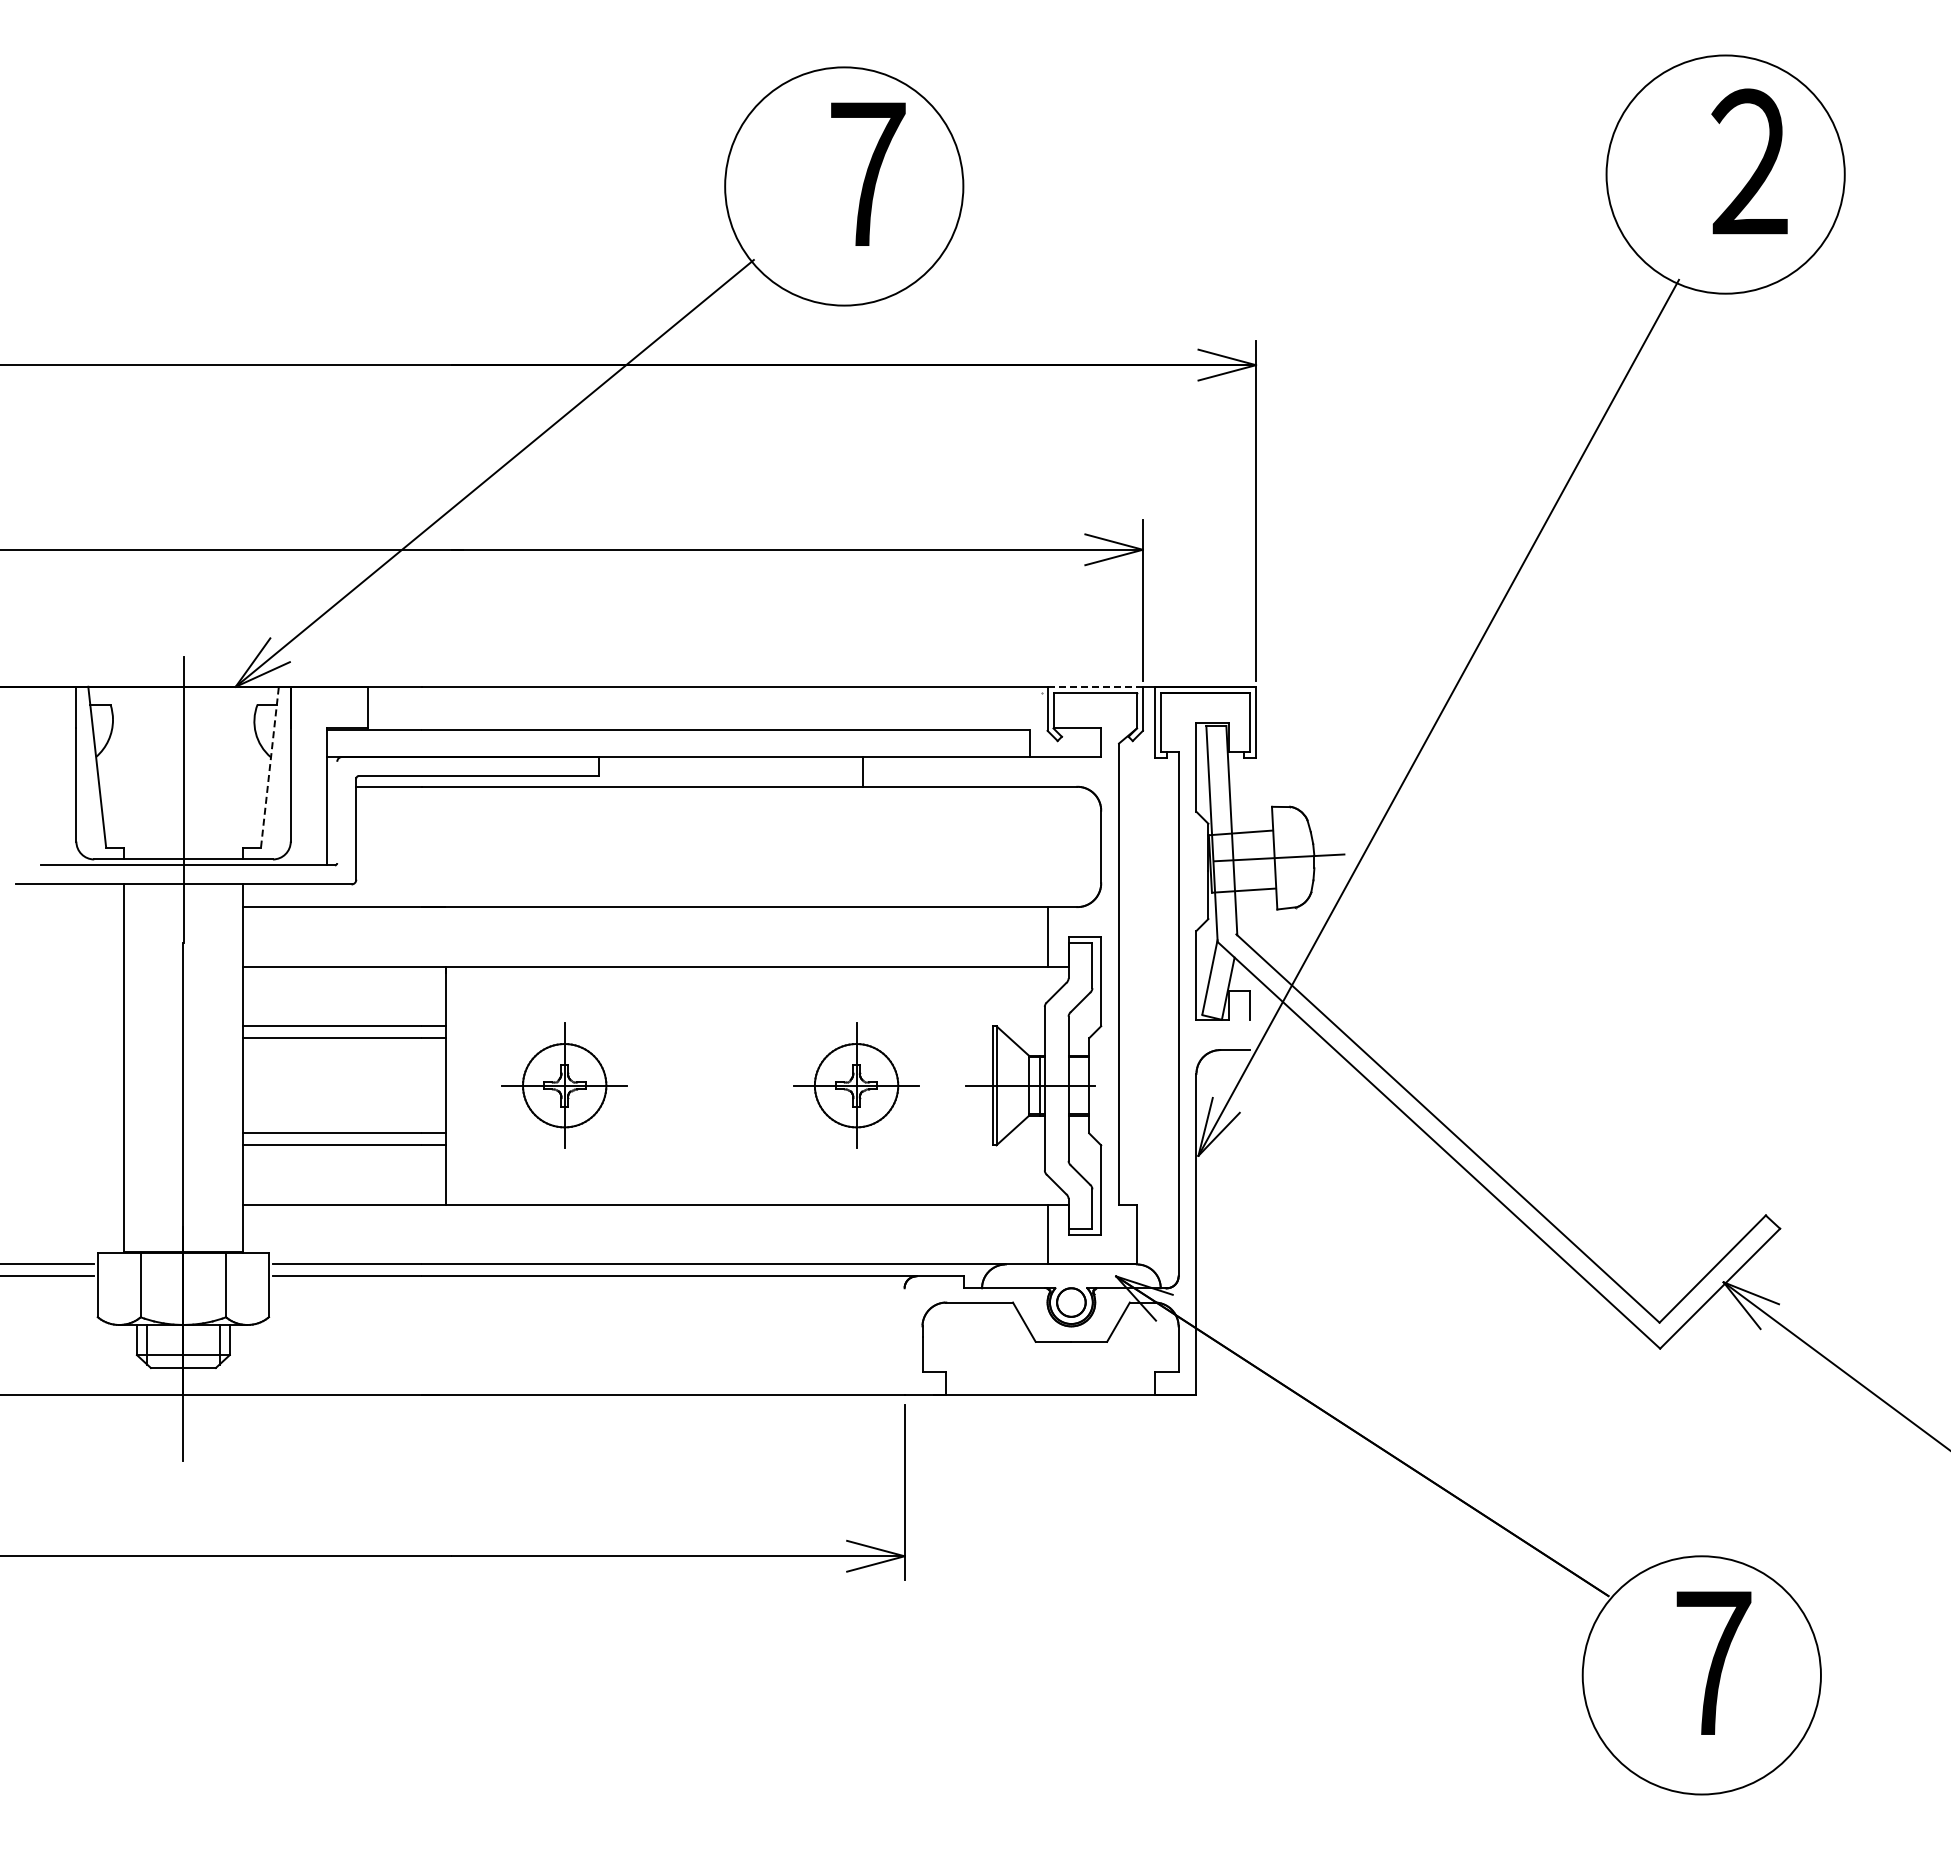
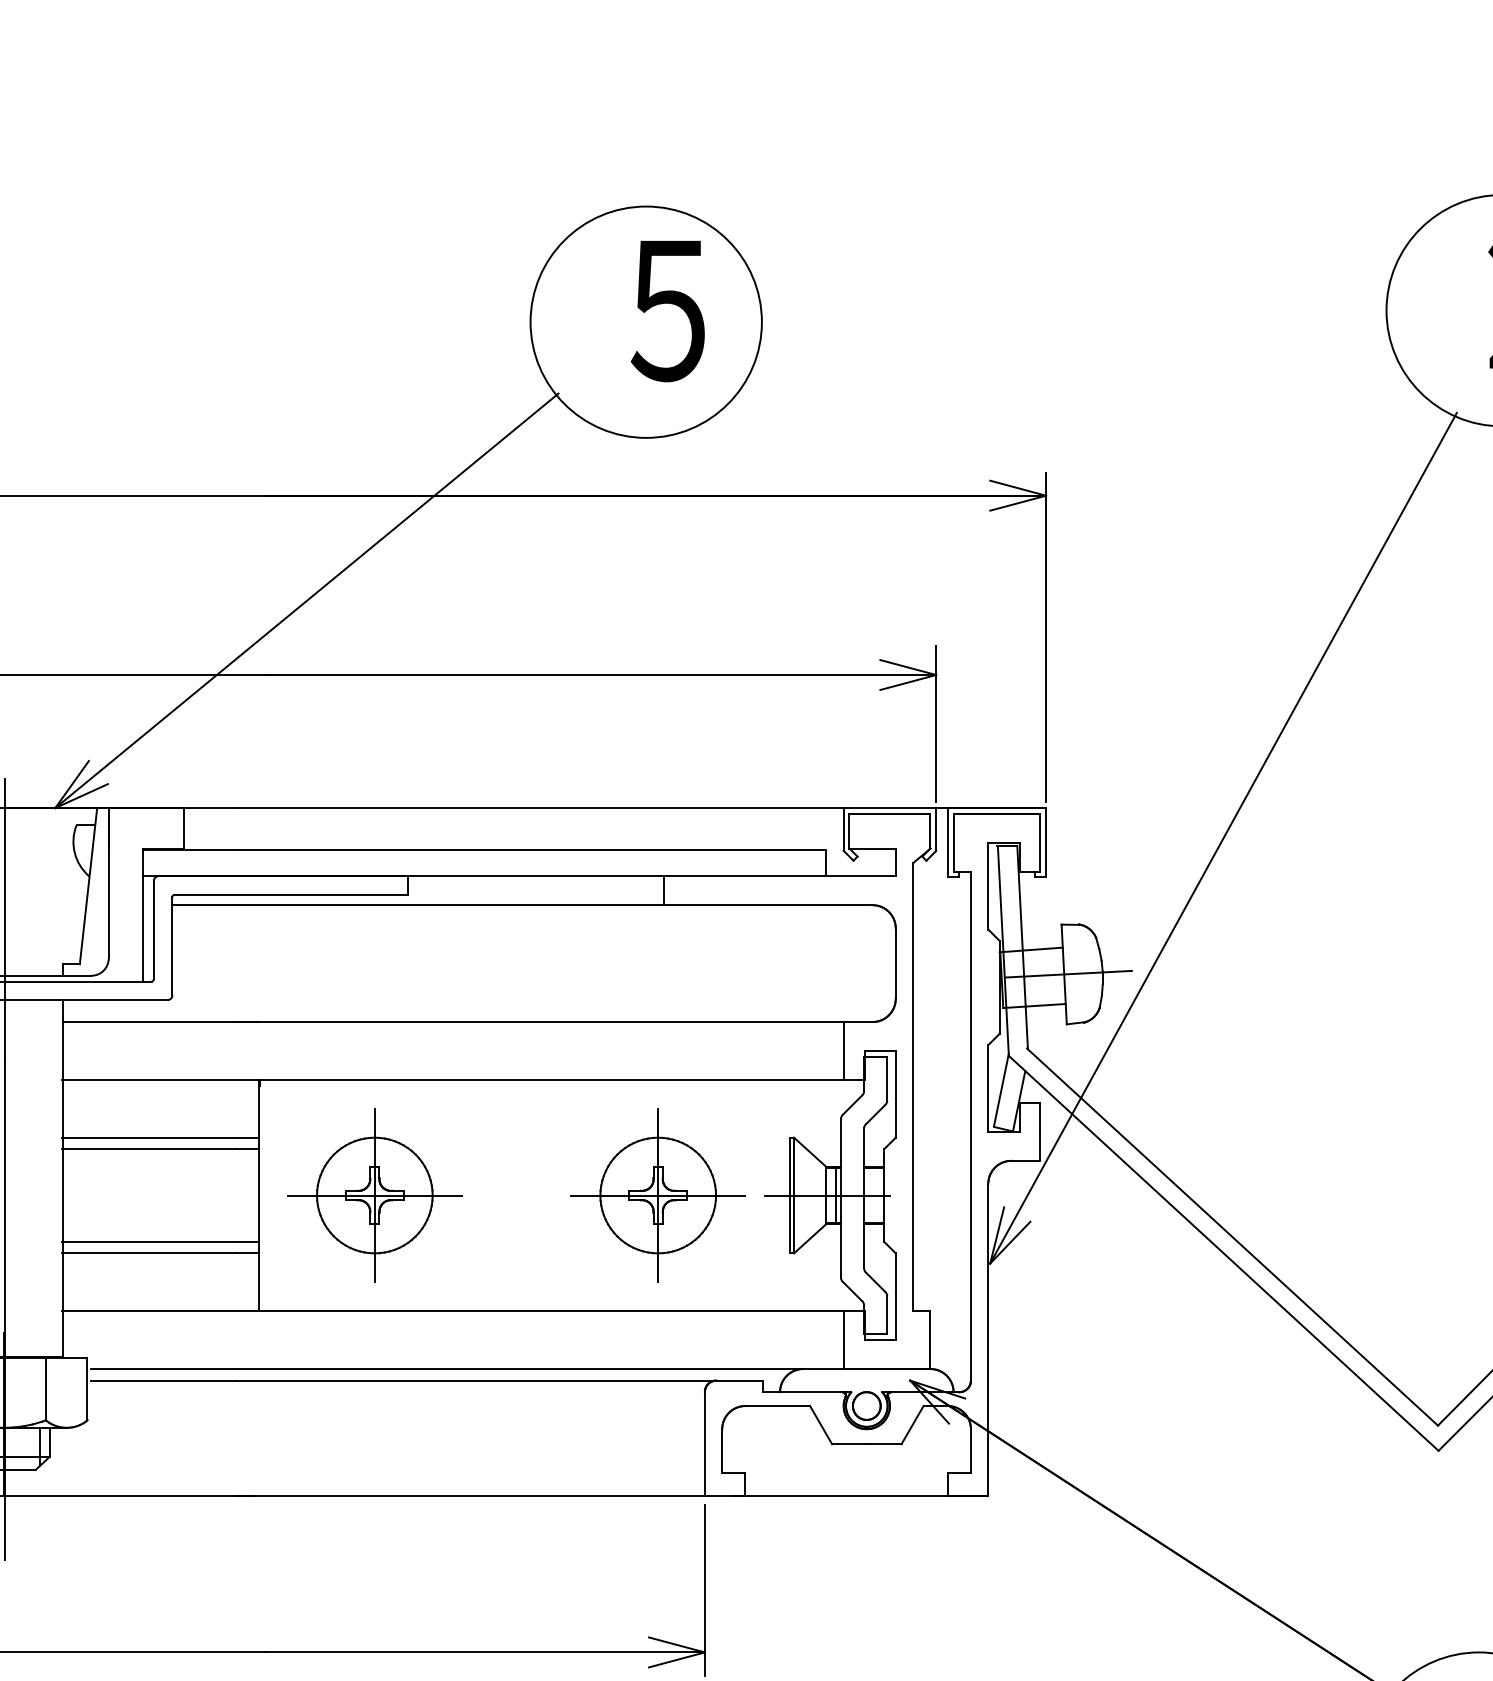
text: (866, 175) -> (667, 311), ７ -> ５
line: (1095, 686) -> (890, 807), dashed -> solid
line: (269, 767) -> (88, 886), dashed -> solid
line: (337, 812) -> (154, 930), added
line: (1250, 1035) -> (1040, 1146), added
part: (564, 1085) -> (374, 1195), size x1.43
part: (856, 1085) -> (658, 1195), size x1.43
line: (904, 1341) -> (704, 1443), added

